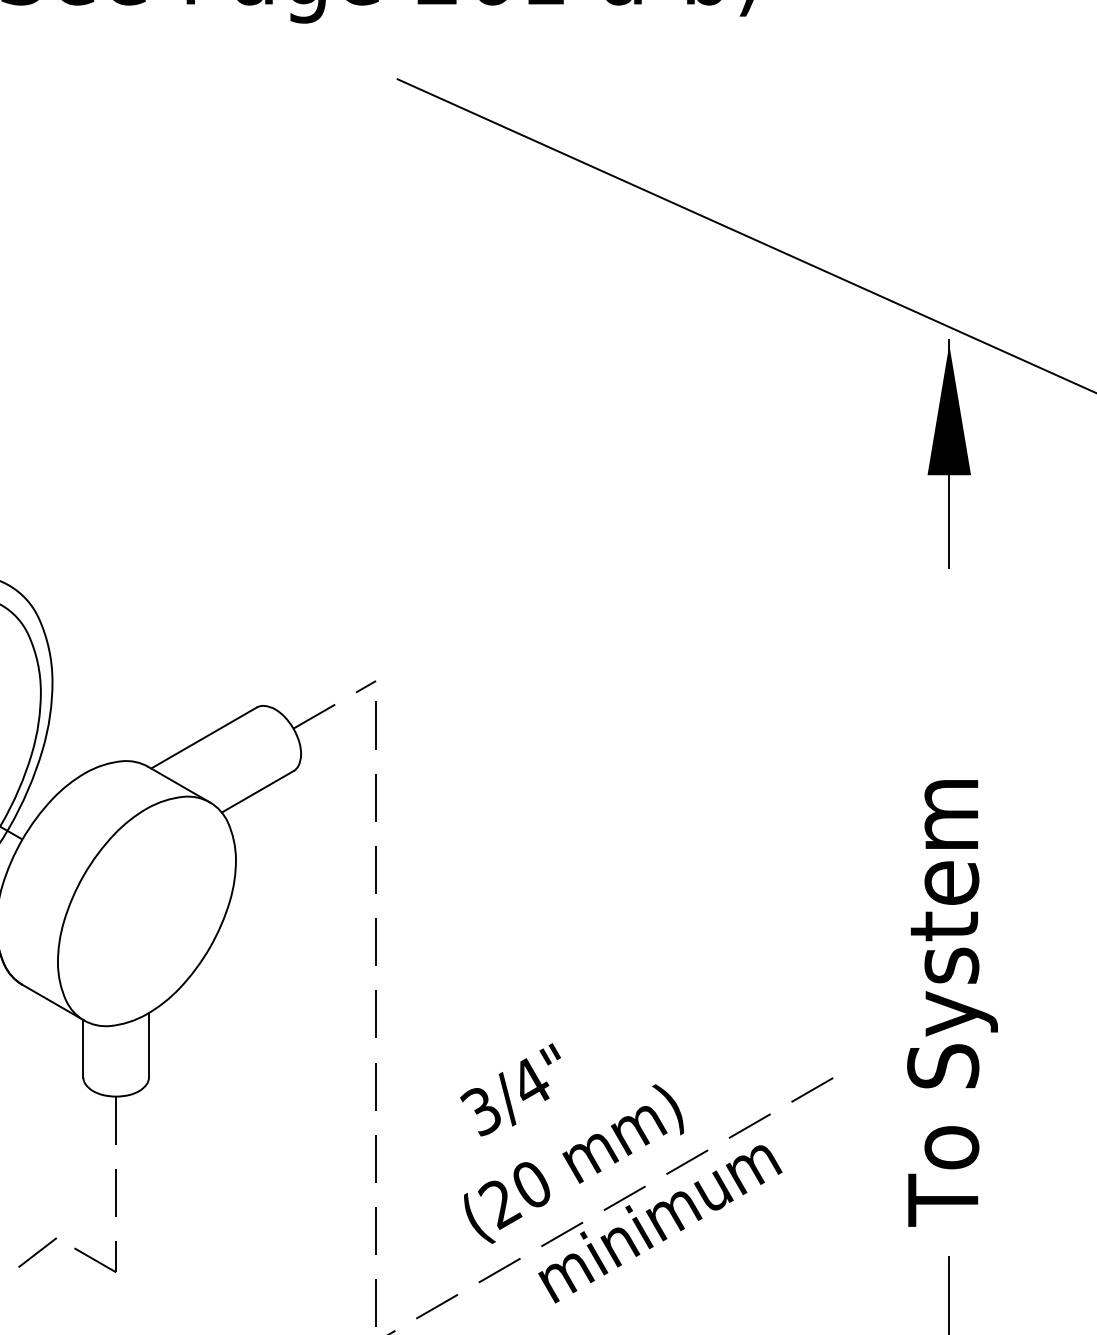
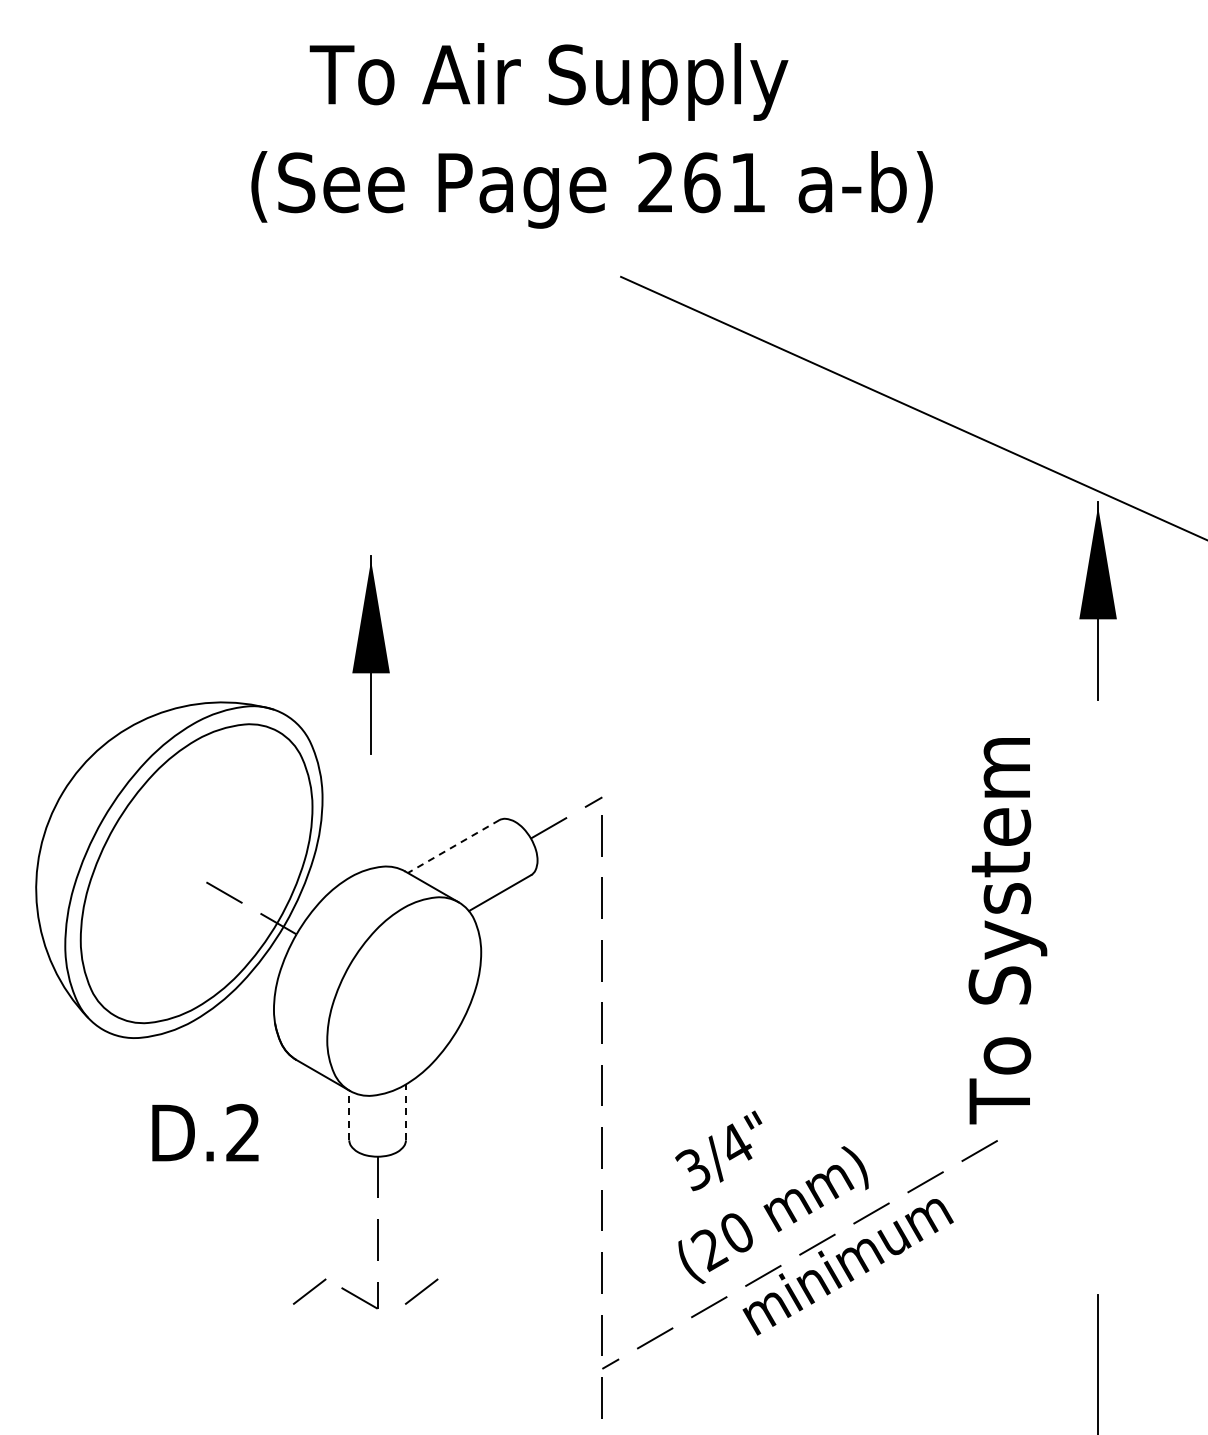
part: (107, 515) -> (370, 654), added
line: (203, 737) -> (453, 846), solid -> dashed
text: (952, 1003) -> (1007, 931), moved
line: (148, 1045) -> (405, 1112), solid -> dashed
line: (83, 1048) -> (349, 1115), solid -> dashed
line: (166, 1252) -> (421, 1291), added

